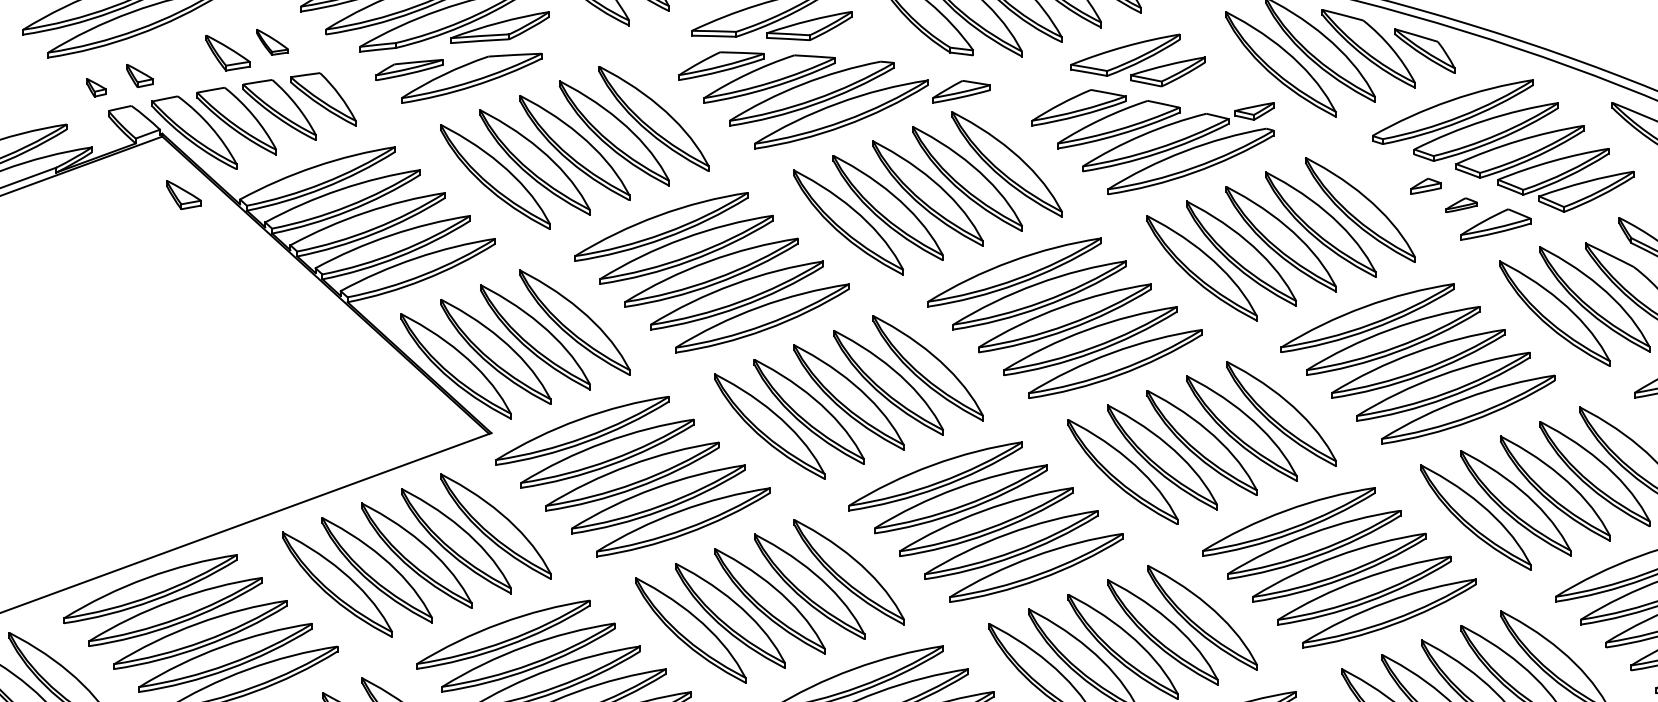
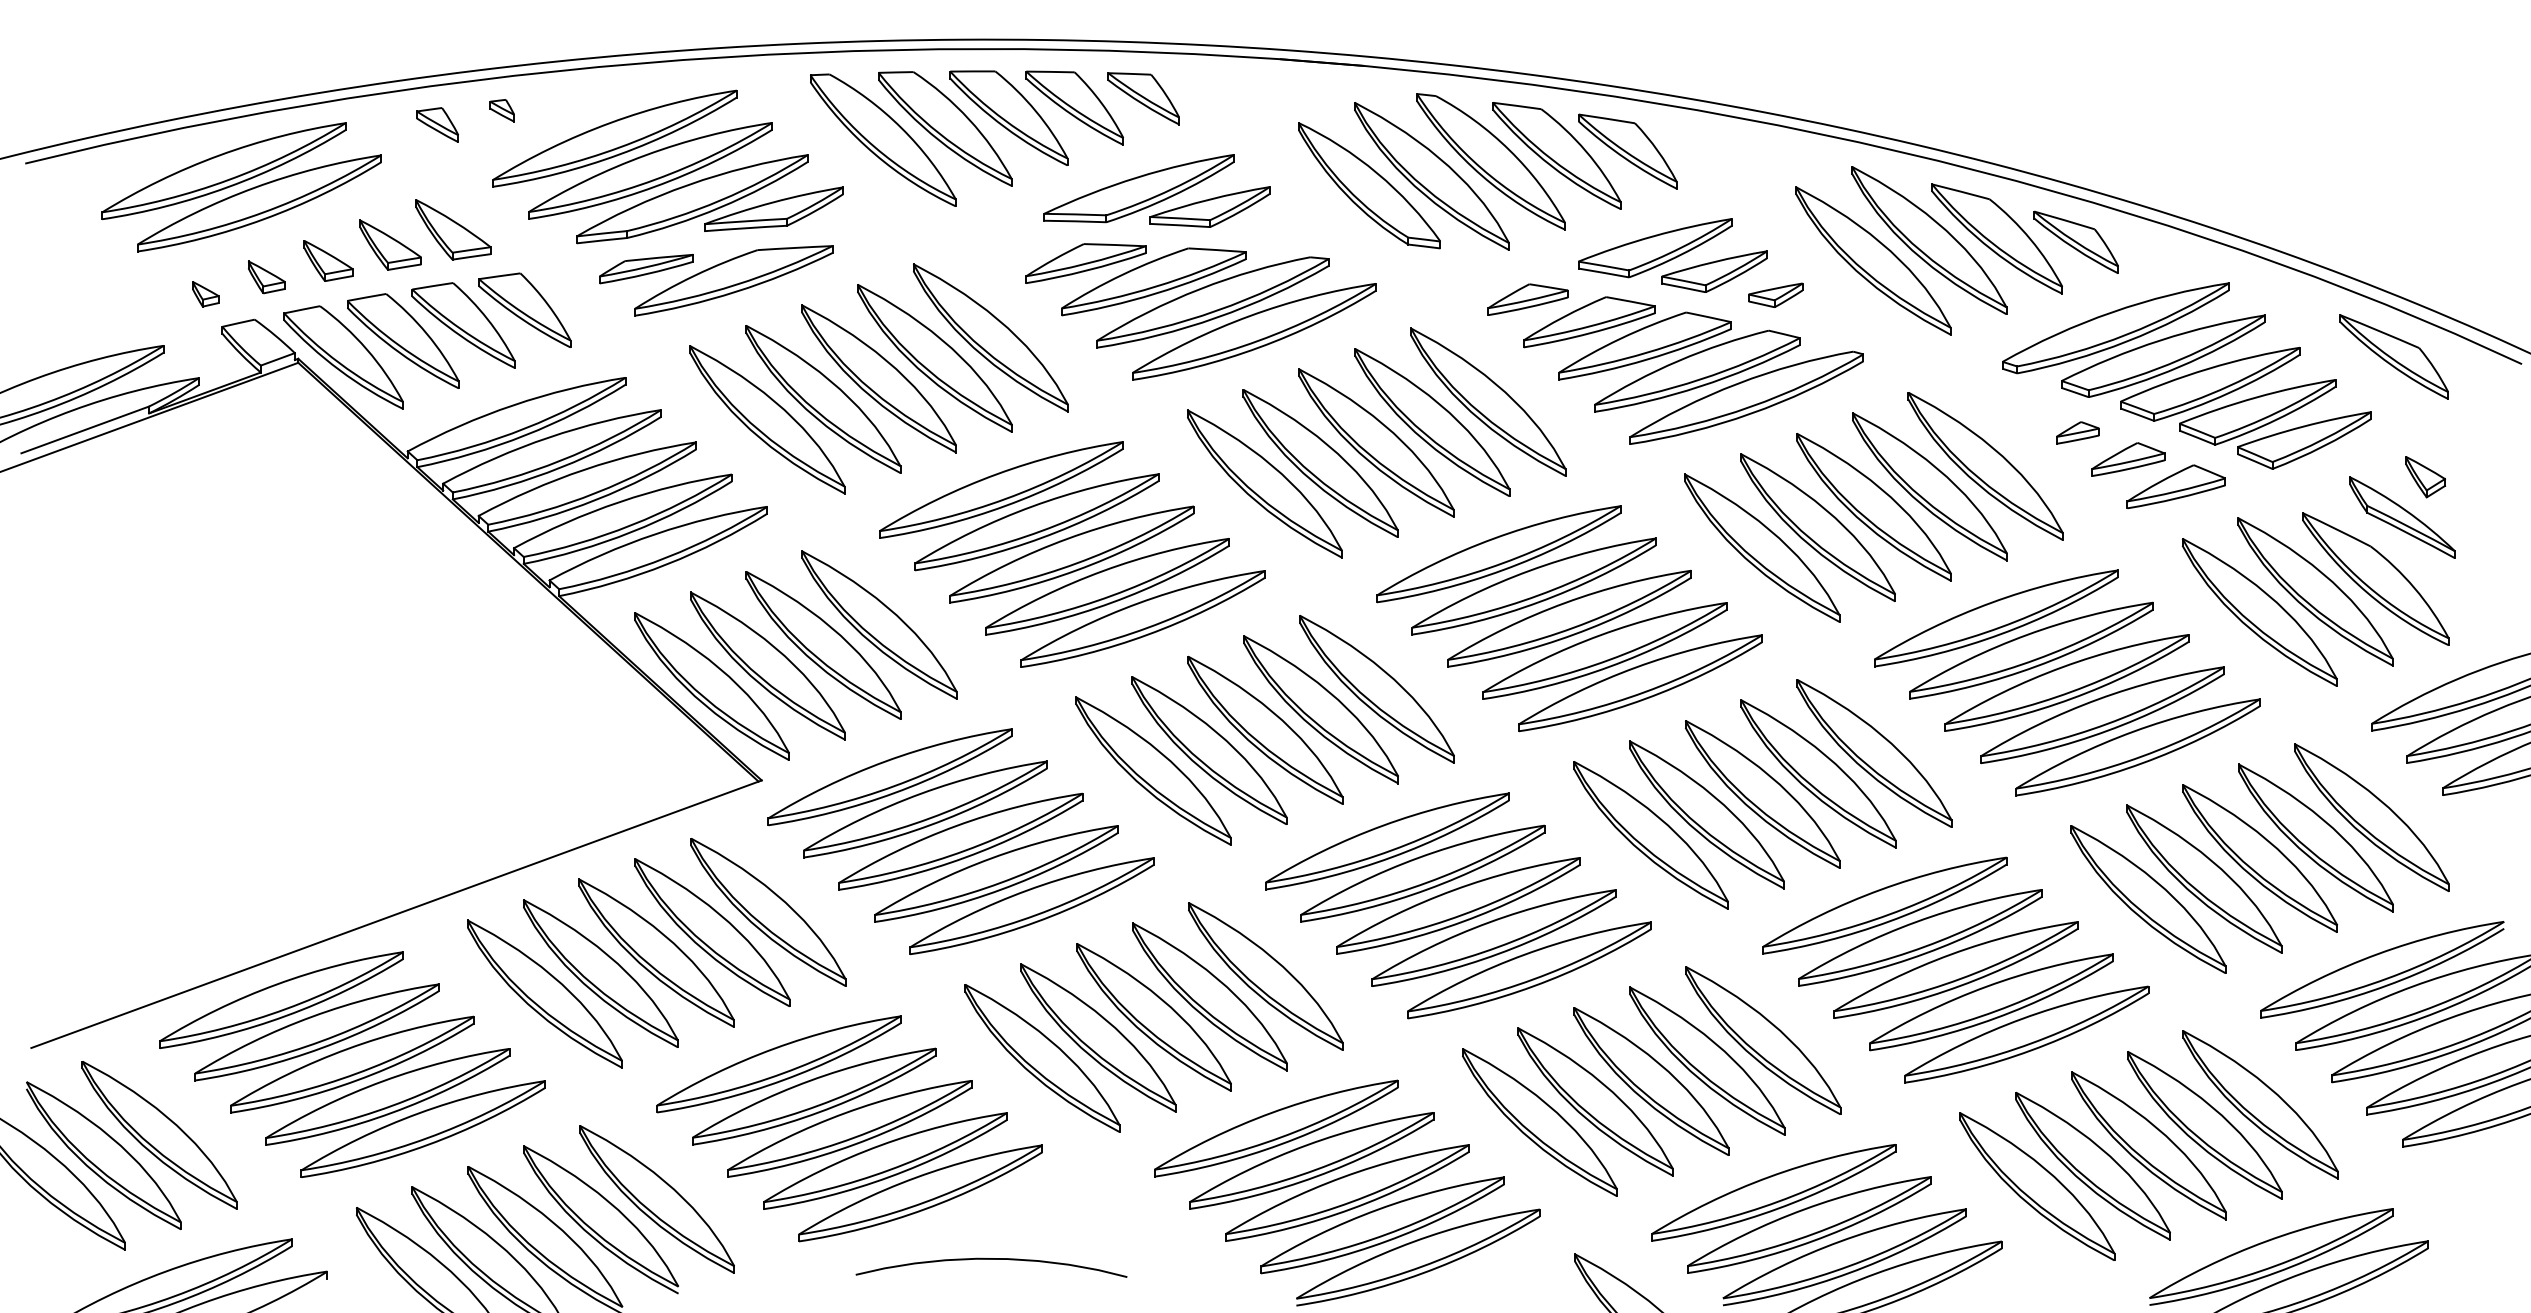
part: (272, 41) -> (453, 229), size x1.67
part: (961, 91) -> (1527, 299), moved
part: (1254, 110) -> (1775, 294), moved
part: (183, 194) -> (328, 260), moved
part: (1461, 205) -> (2128, 459), size x1.67

